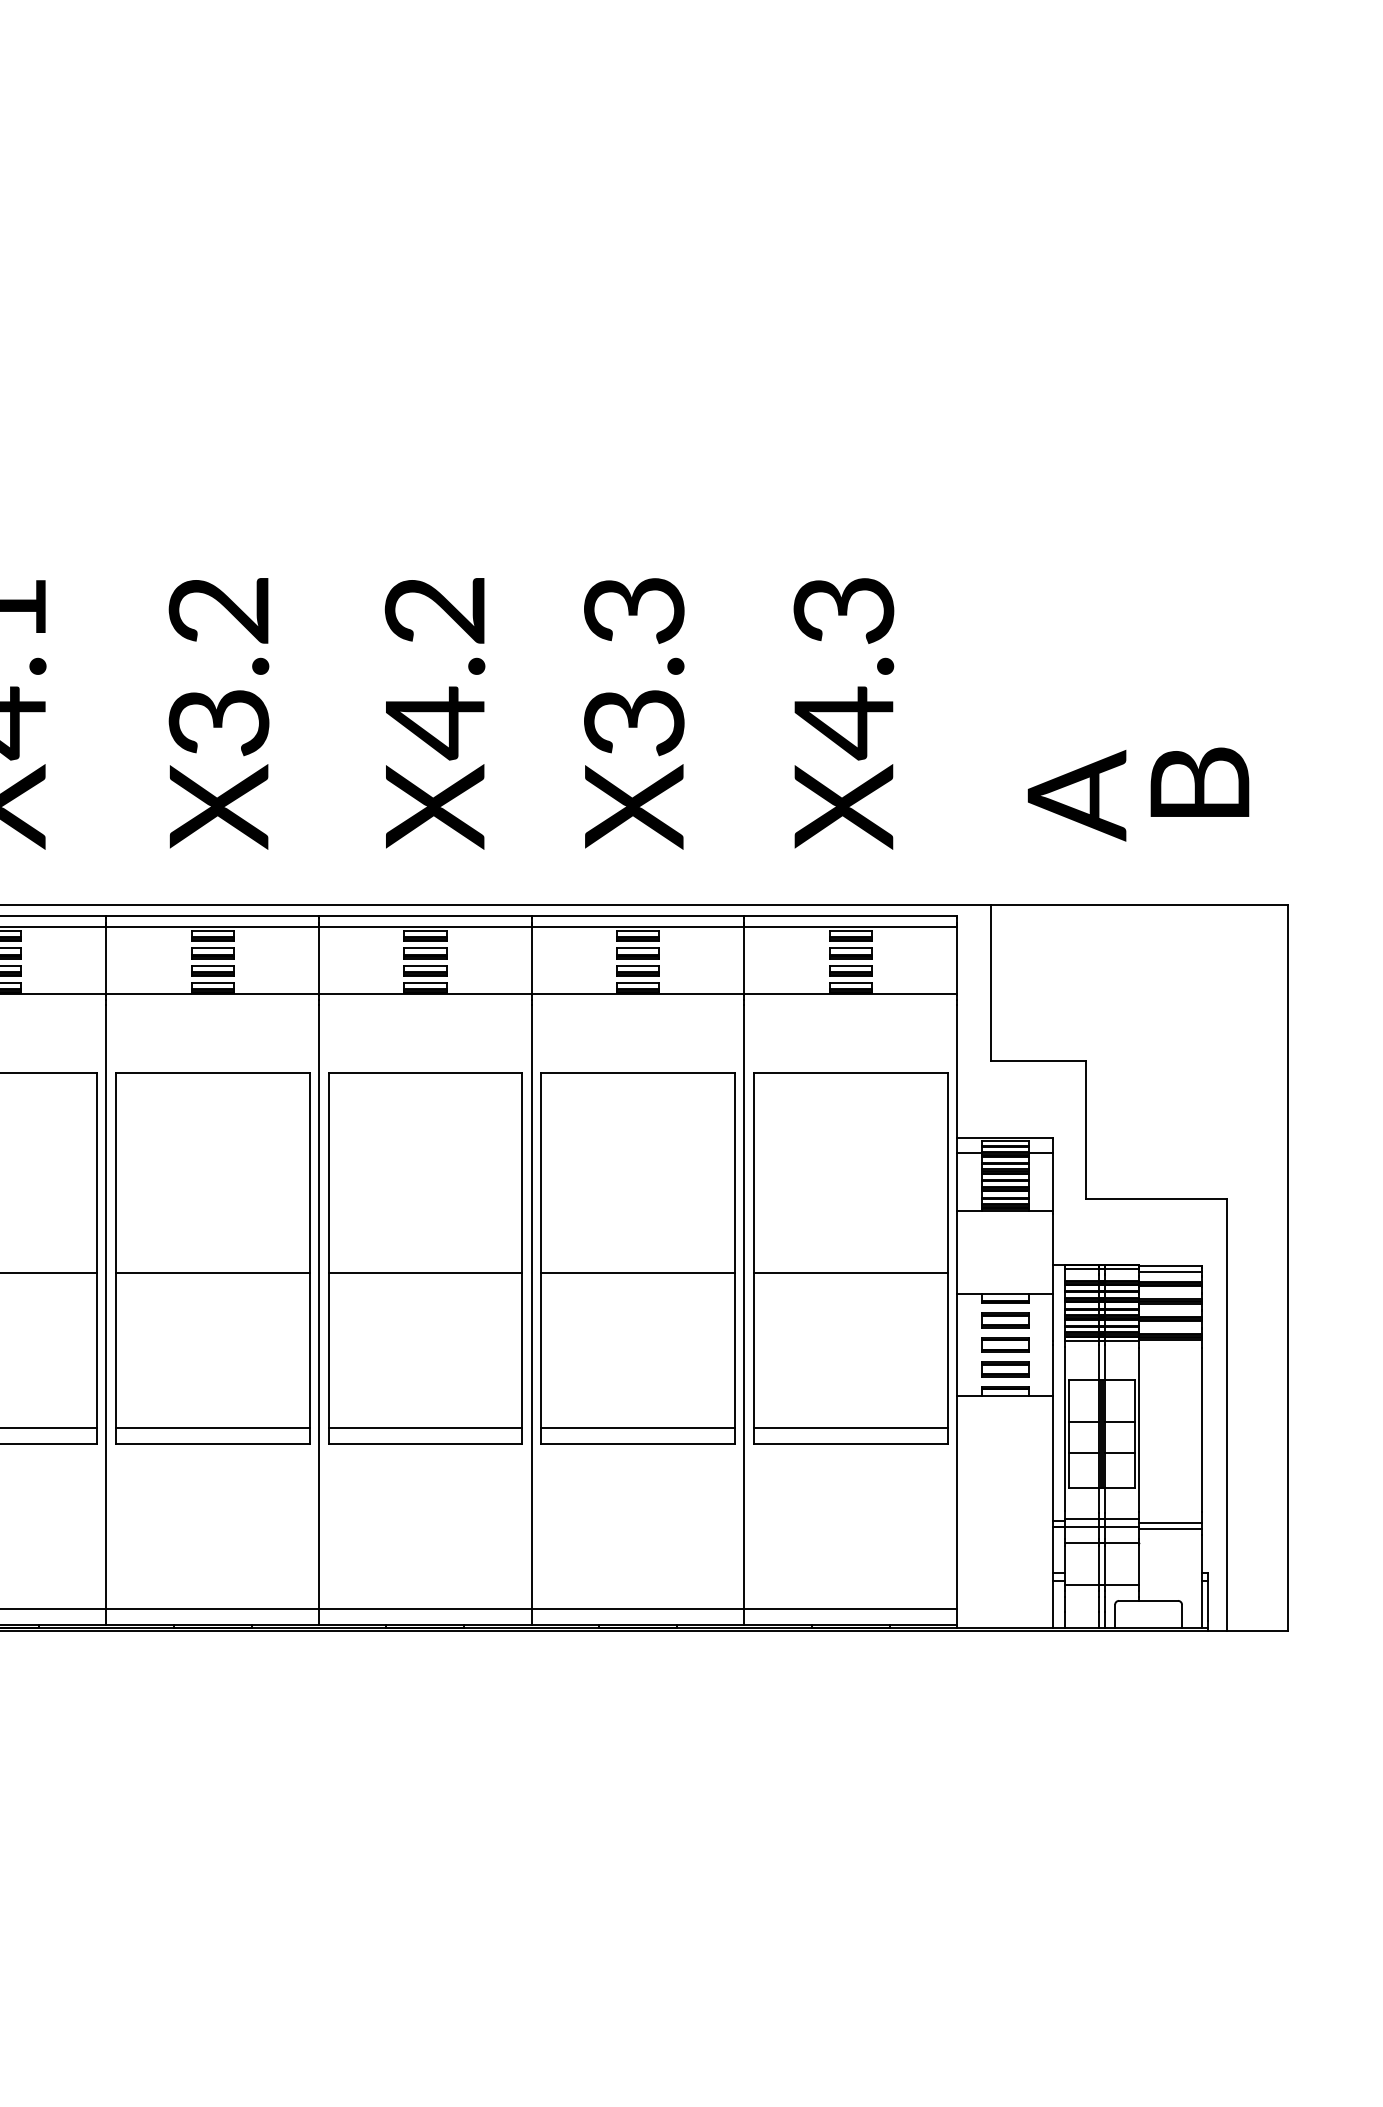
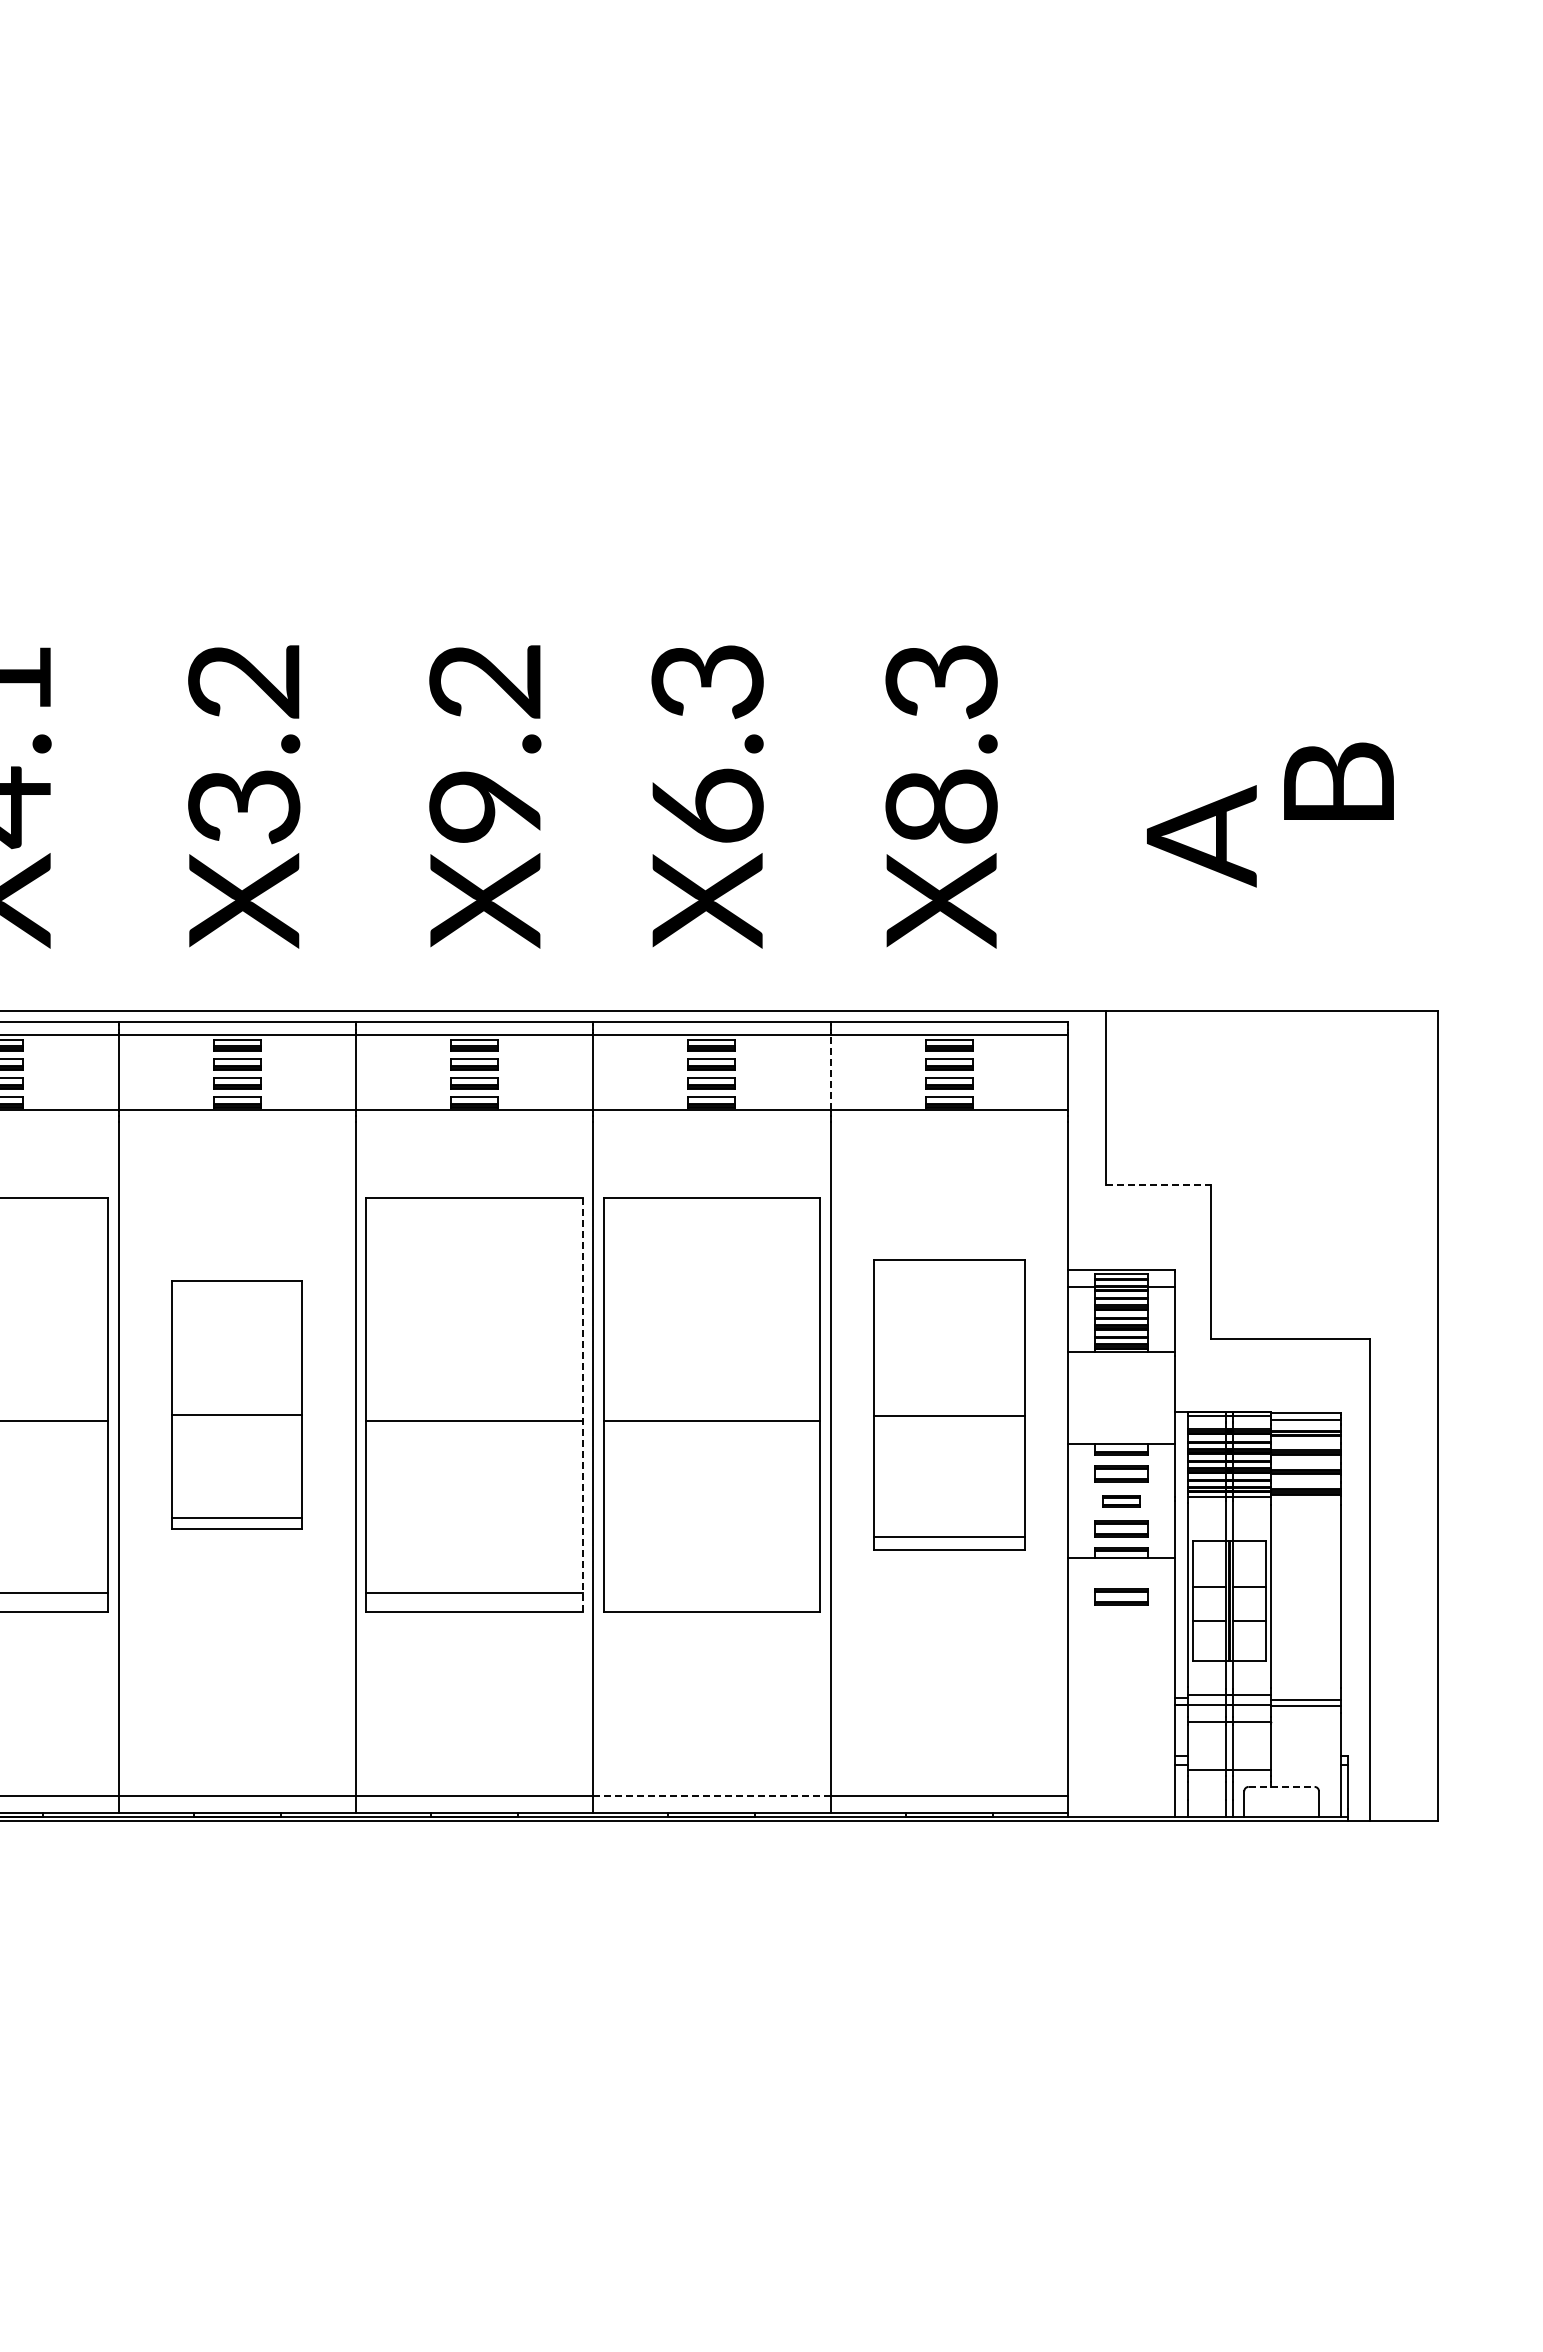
text: (634, 722) -> (707, 806), X3.3 -> X6.3
text: (434, 723) -> (484, 807), X4.2 -> X9.2
text: (843, 723) -> (941, 807), X4.3 -> X8.3
text: (1199, 781) -> (1338, 780), moved
text: (1076, 795) -> (1201, 836), moved
line: (744, 960) -> (830, 1072), solid -> dashed
line: (1038, 1061) -> (1158, 1184), solid -> dashed
part: (212, 1258) -> (236, 1404), size x0.6
line: (522, 1258) -> (582, 1404), solid -> dashed
part: (850, 1258) -> (948, 1404), size x0.7
part: (1005, 1344) -> (1121, 1500), size x0.7
line: (637, 1427) -> (711, 1593), removed
part: (1005, 1430) -> (1121, 1596), added
line: (1148, 1600) -> (1281, 1786), solid -> dashed
line: (637, 1608) -> (711, 1795), solid -> dashed

